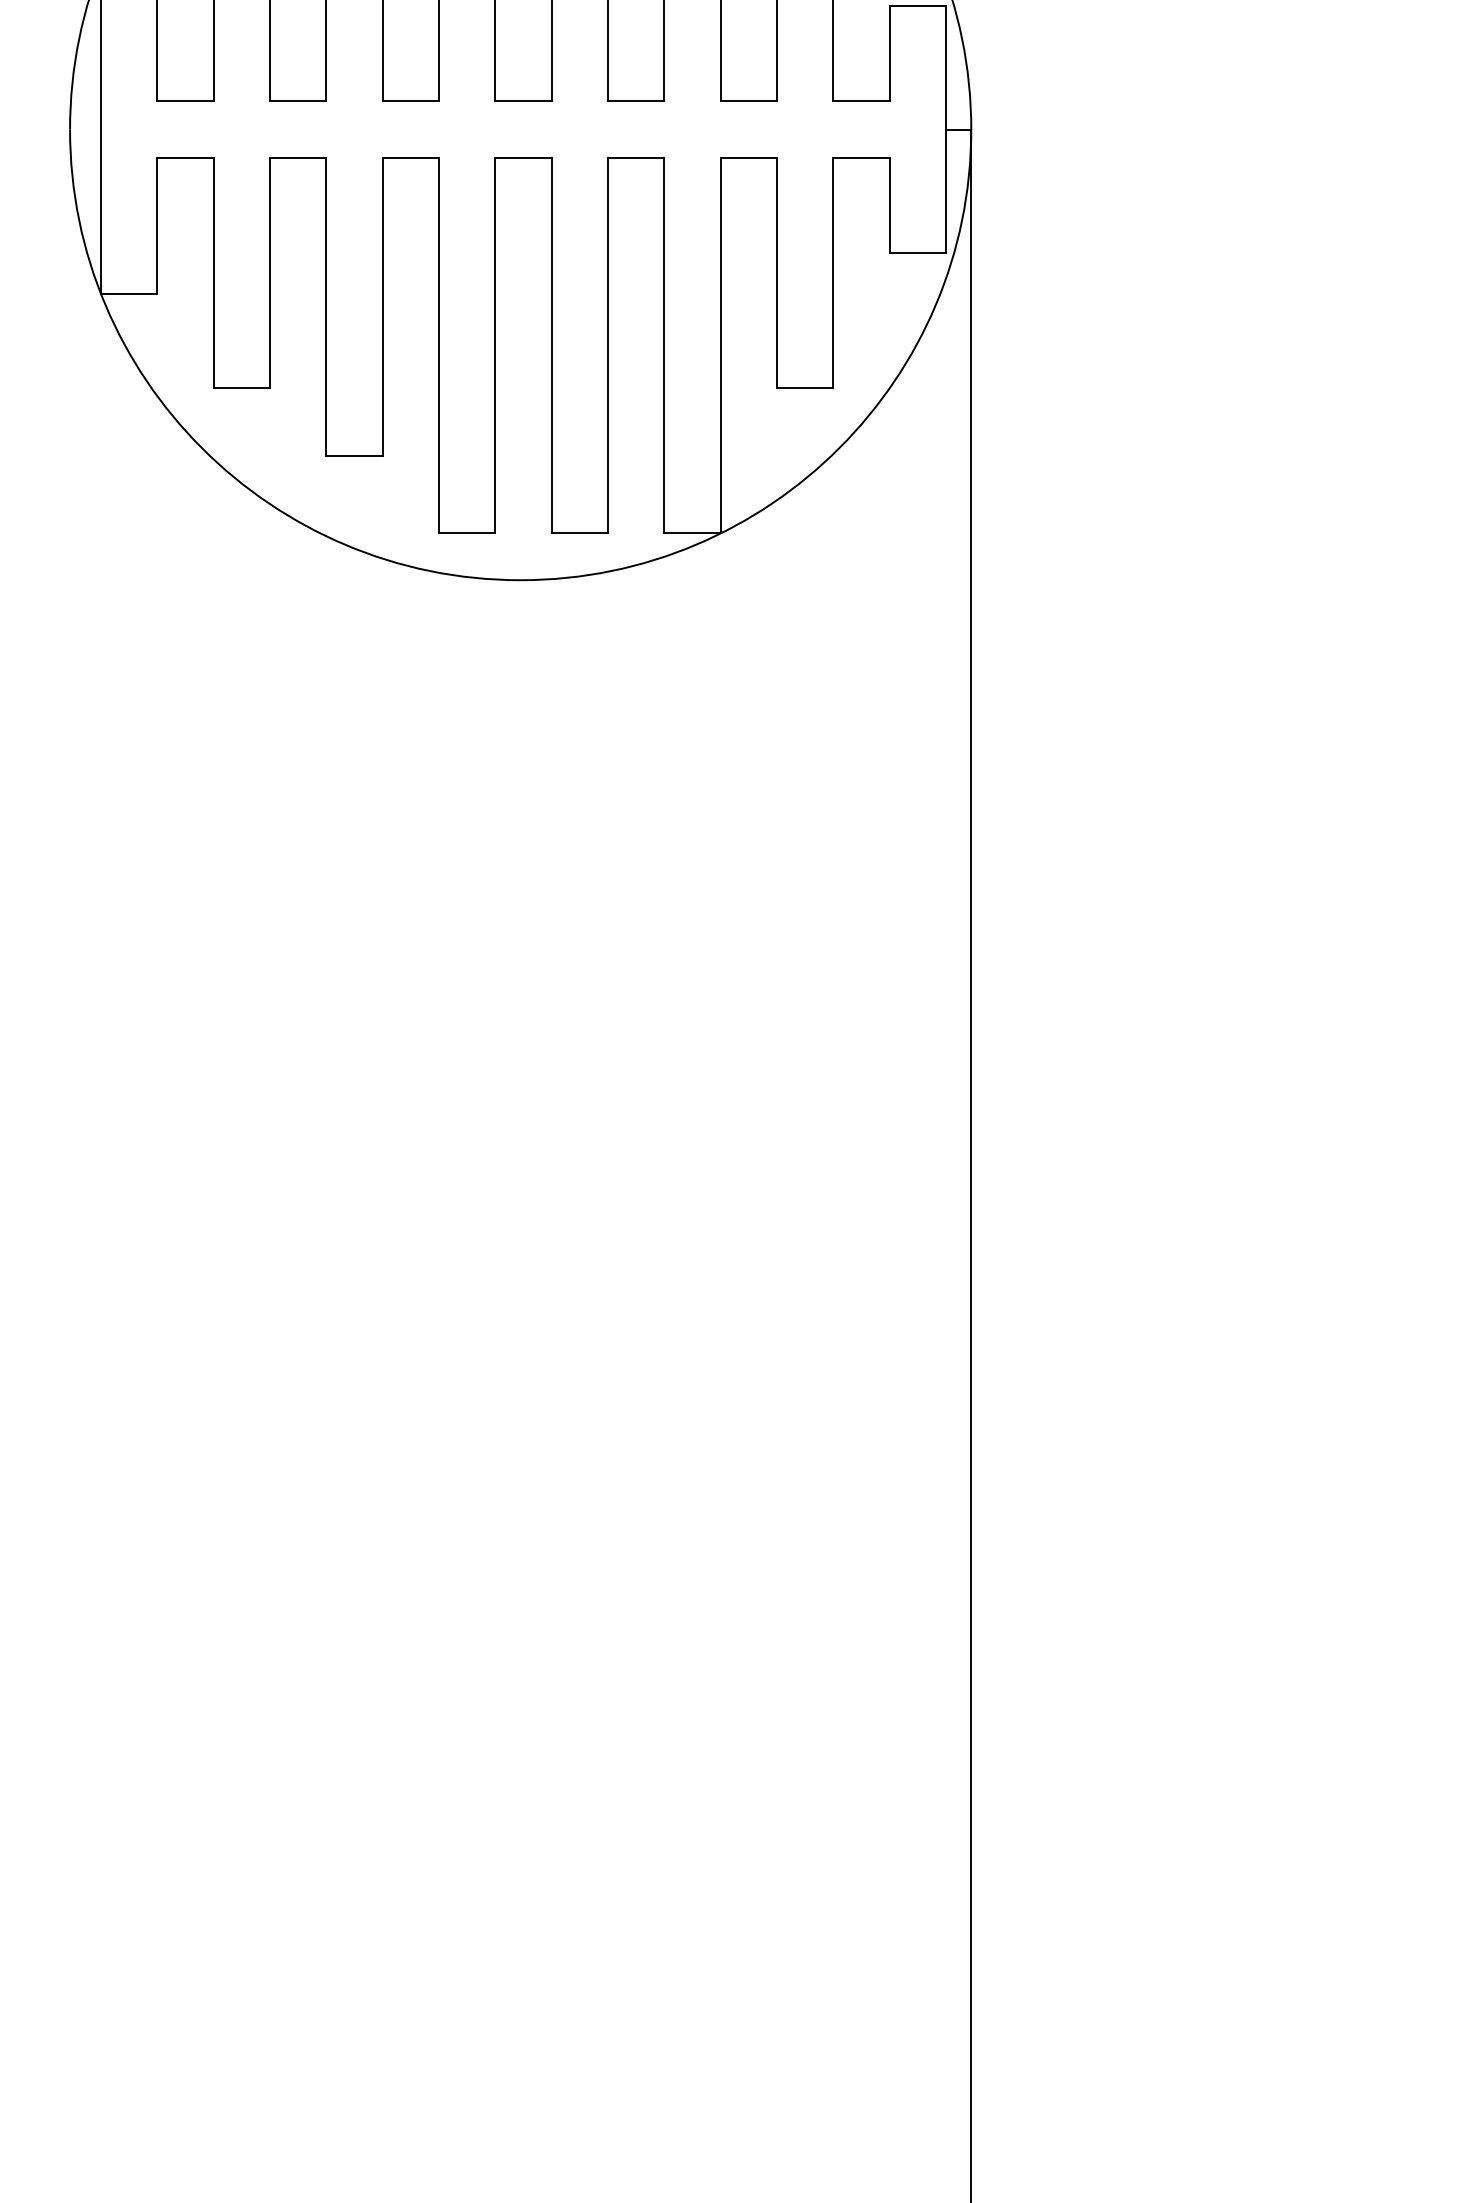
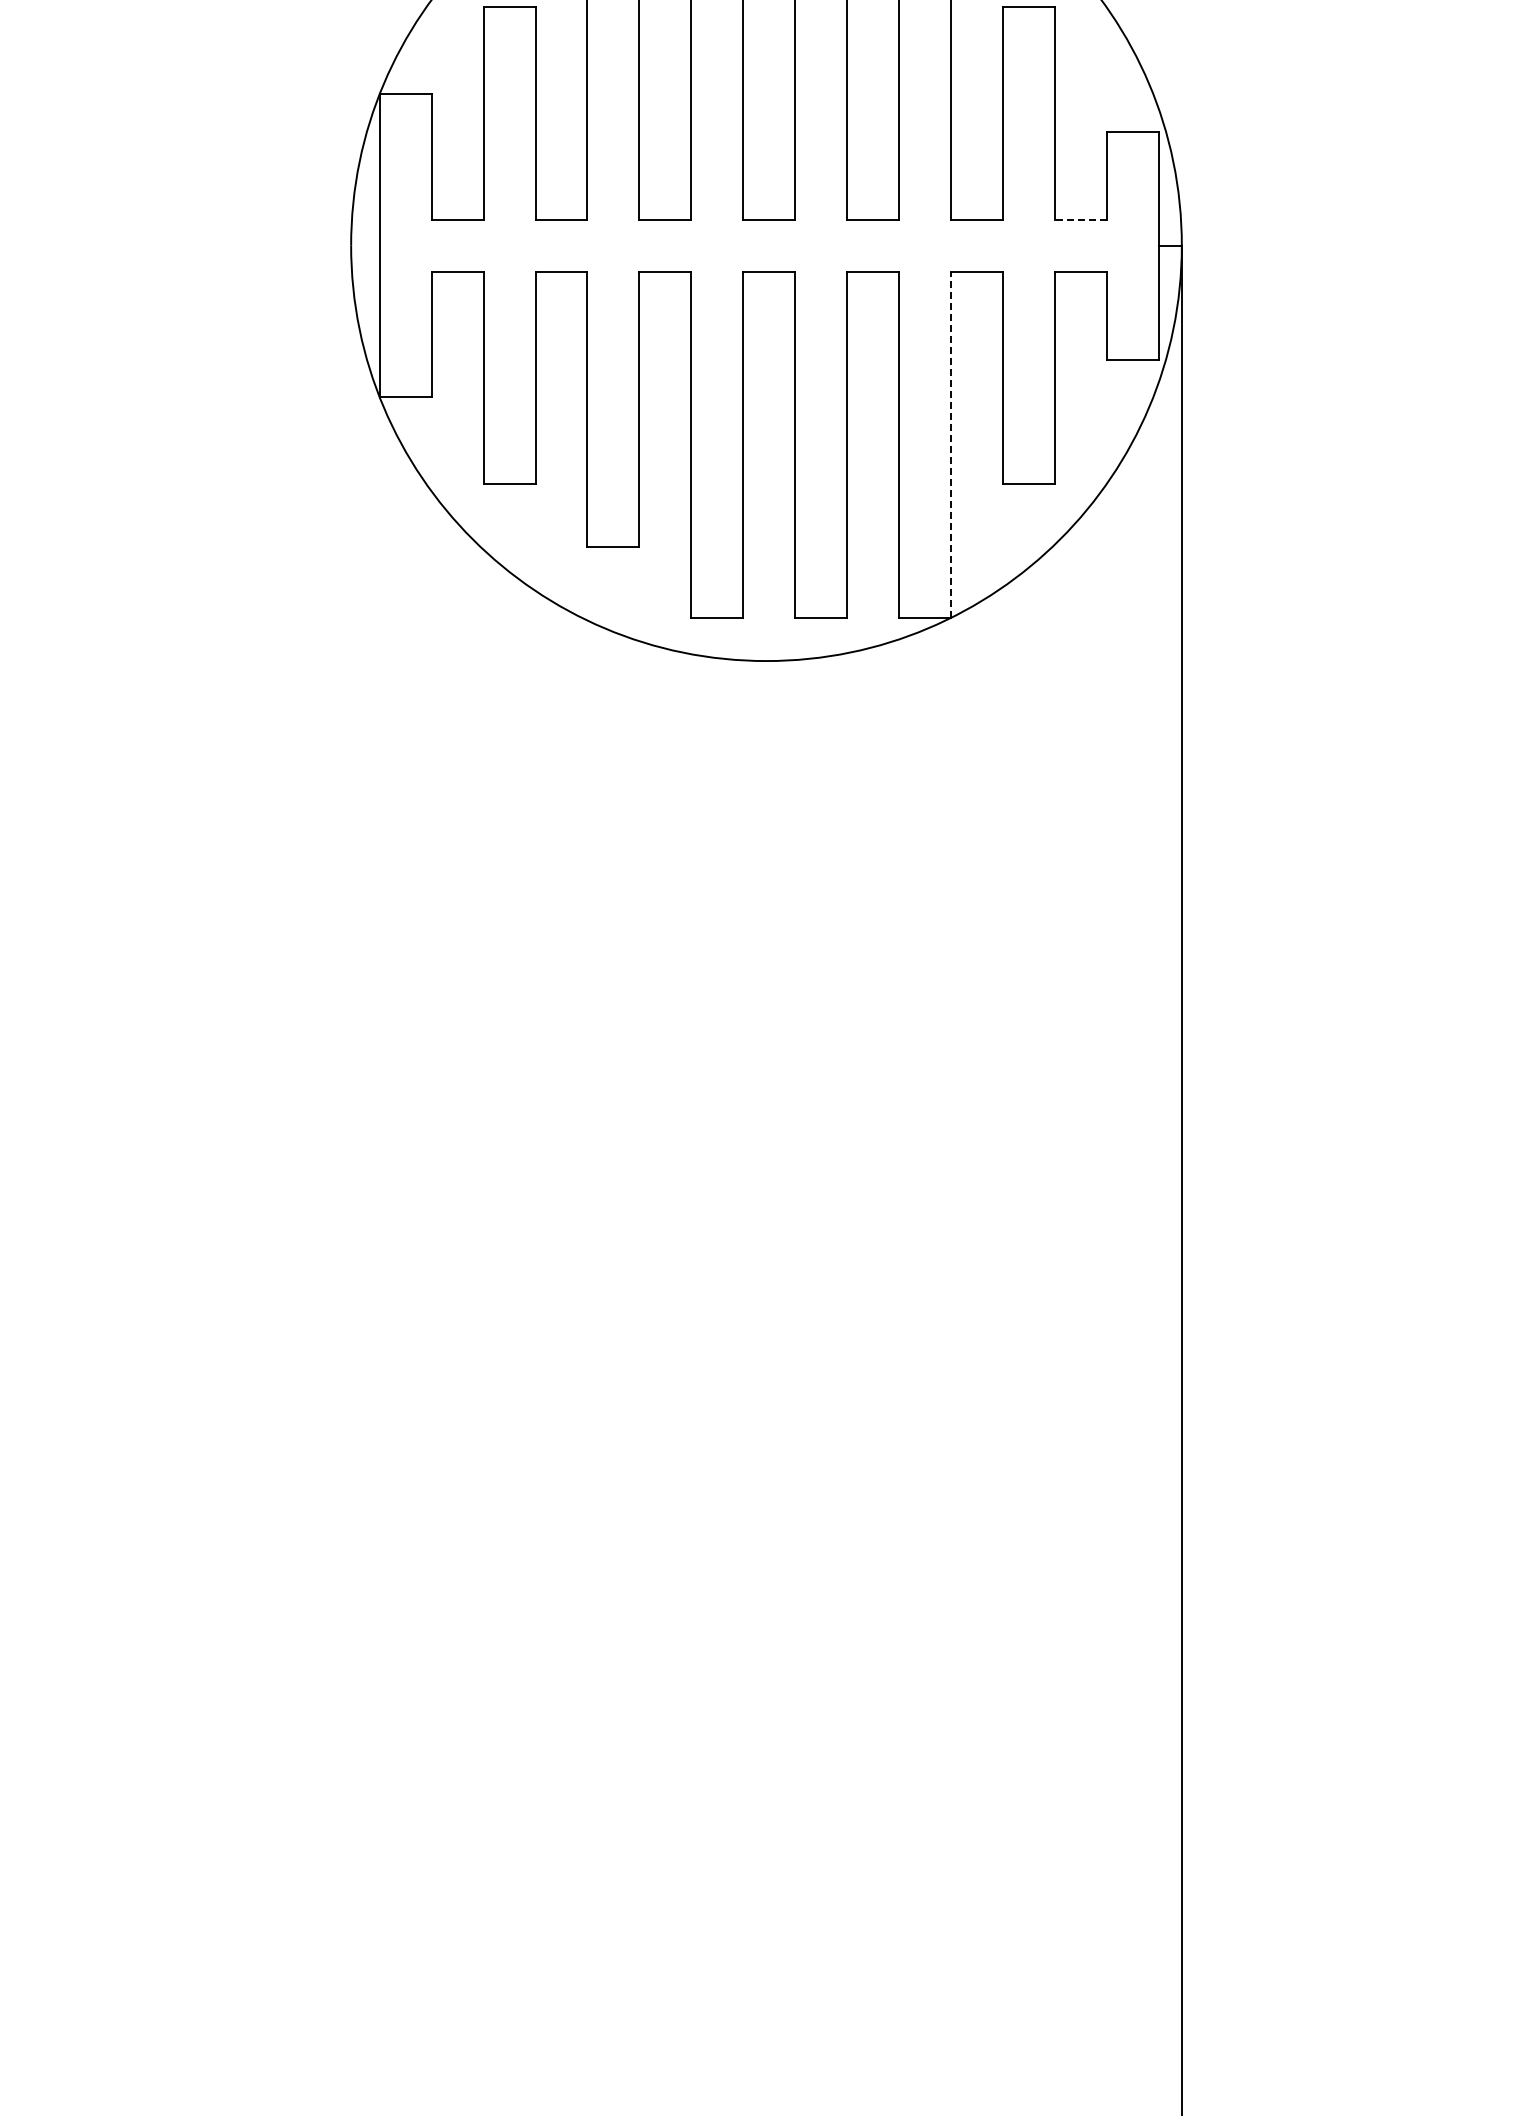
line: (861, 101) -> (1080, 219), solid -> dashed
line: (720, 345) -> (950, 444), solid -> dashed

